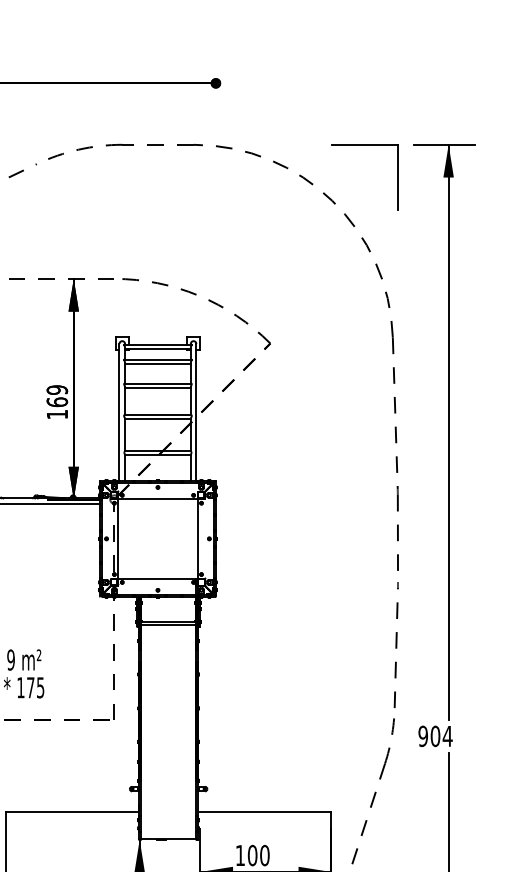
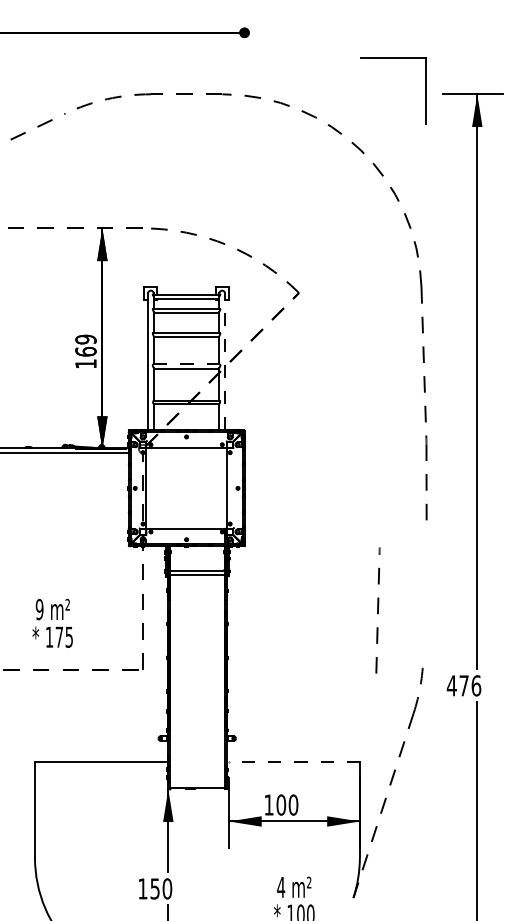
part: (364, 145) -> (393, 58), moved
line: (196, 412) -> (225, 361), solid -> dashed
line: (157, 415) -> (186, 364), solid -> dashed
part: (395, 645) -> (377, 610), moved
text: (434, 736) -> (463, 685), 904 -> 476
line: (264, 812) -> (293, 761), solid -> dashed

